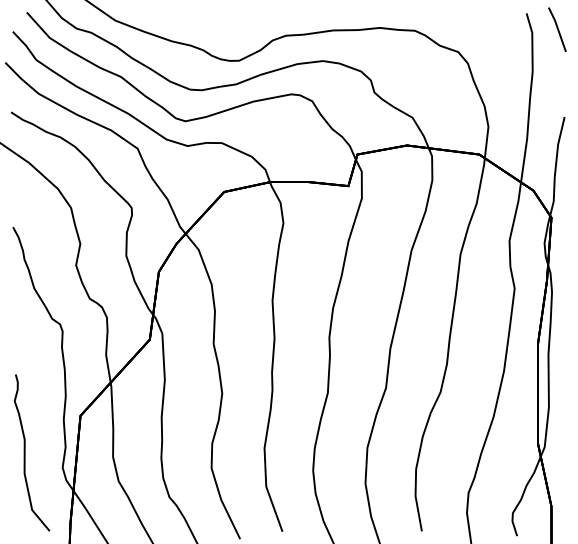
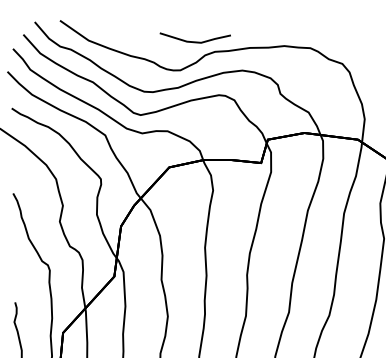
line: (258, 21) -> (194, 41), added

